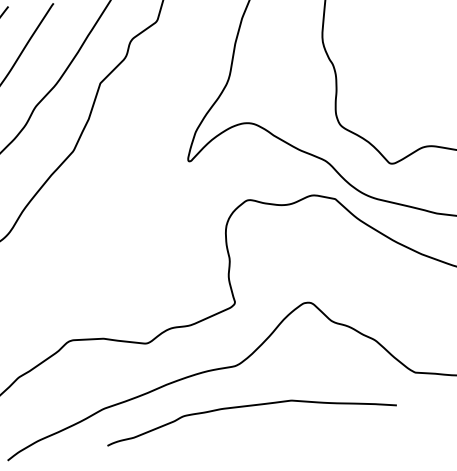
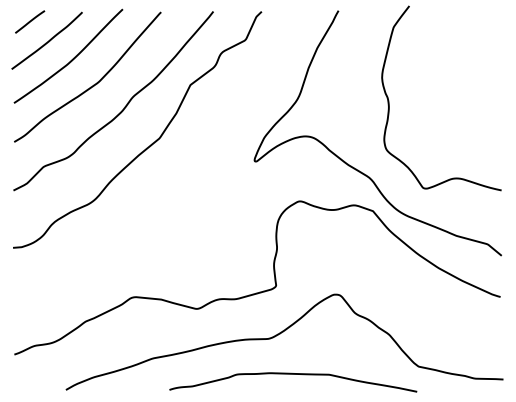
curve: (249, 406) -> (293, 374), moved

